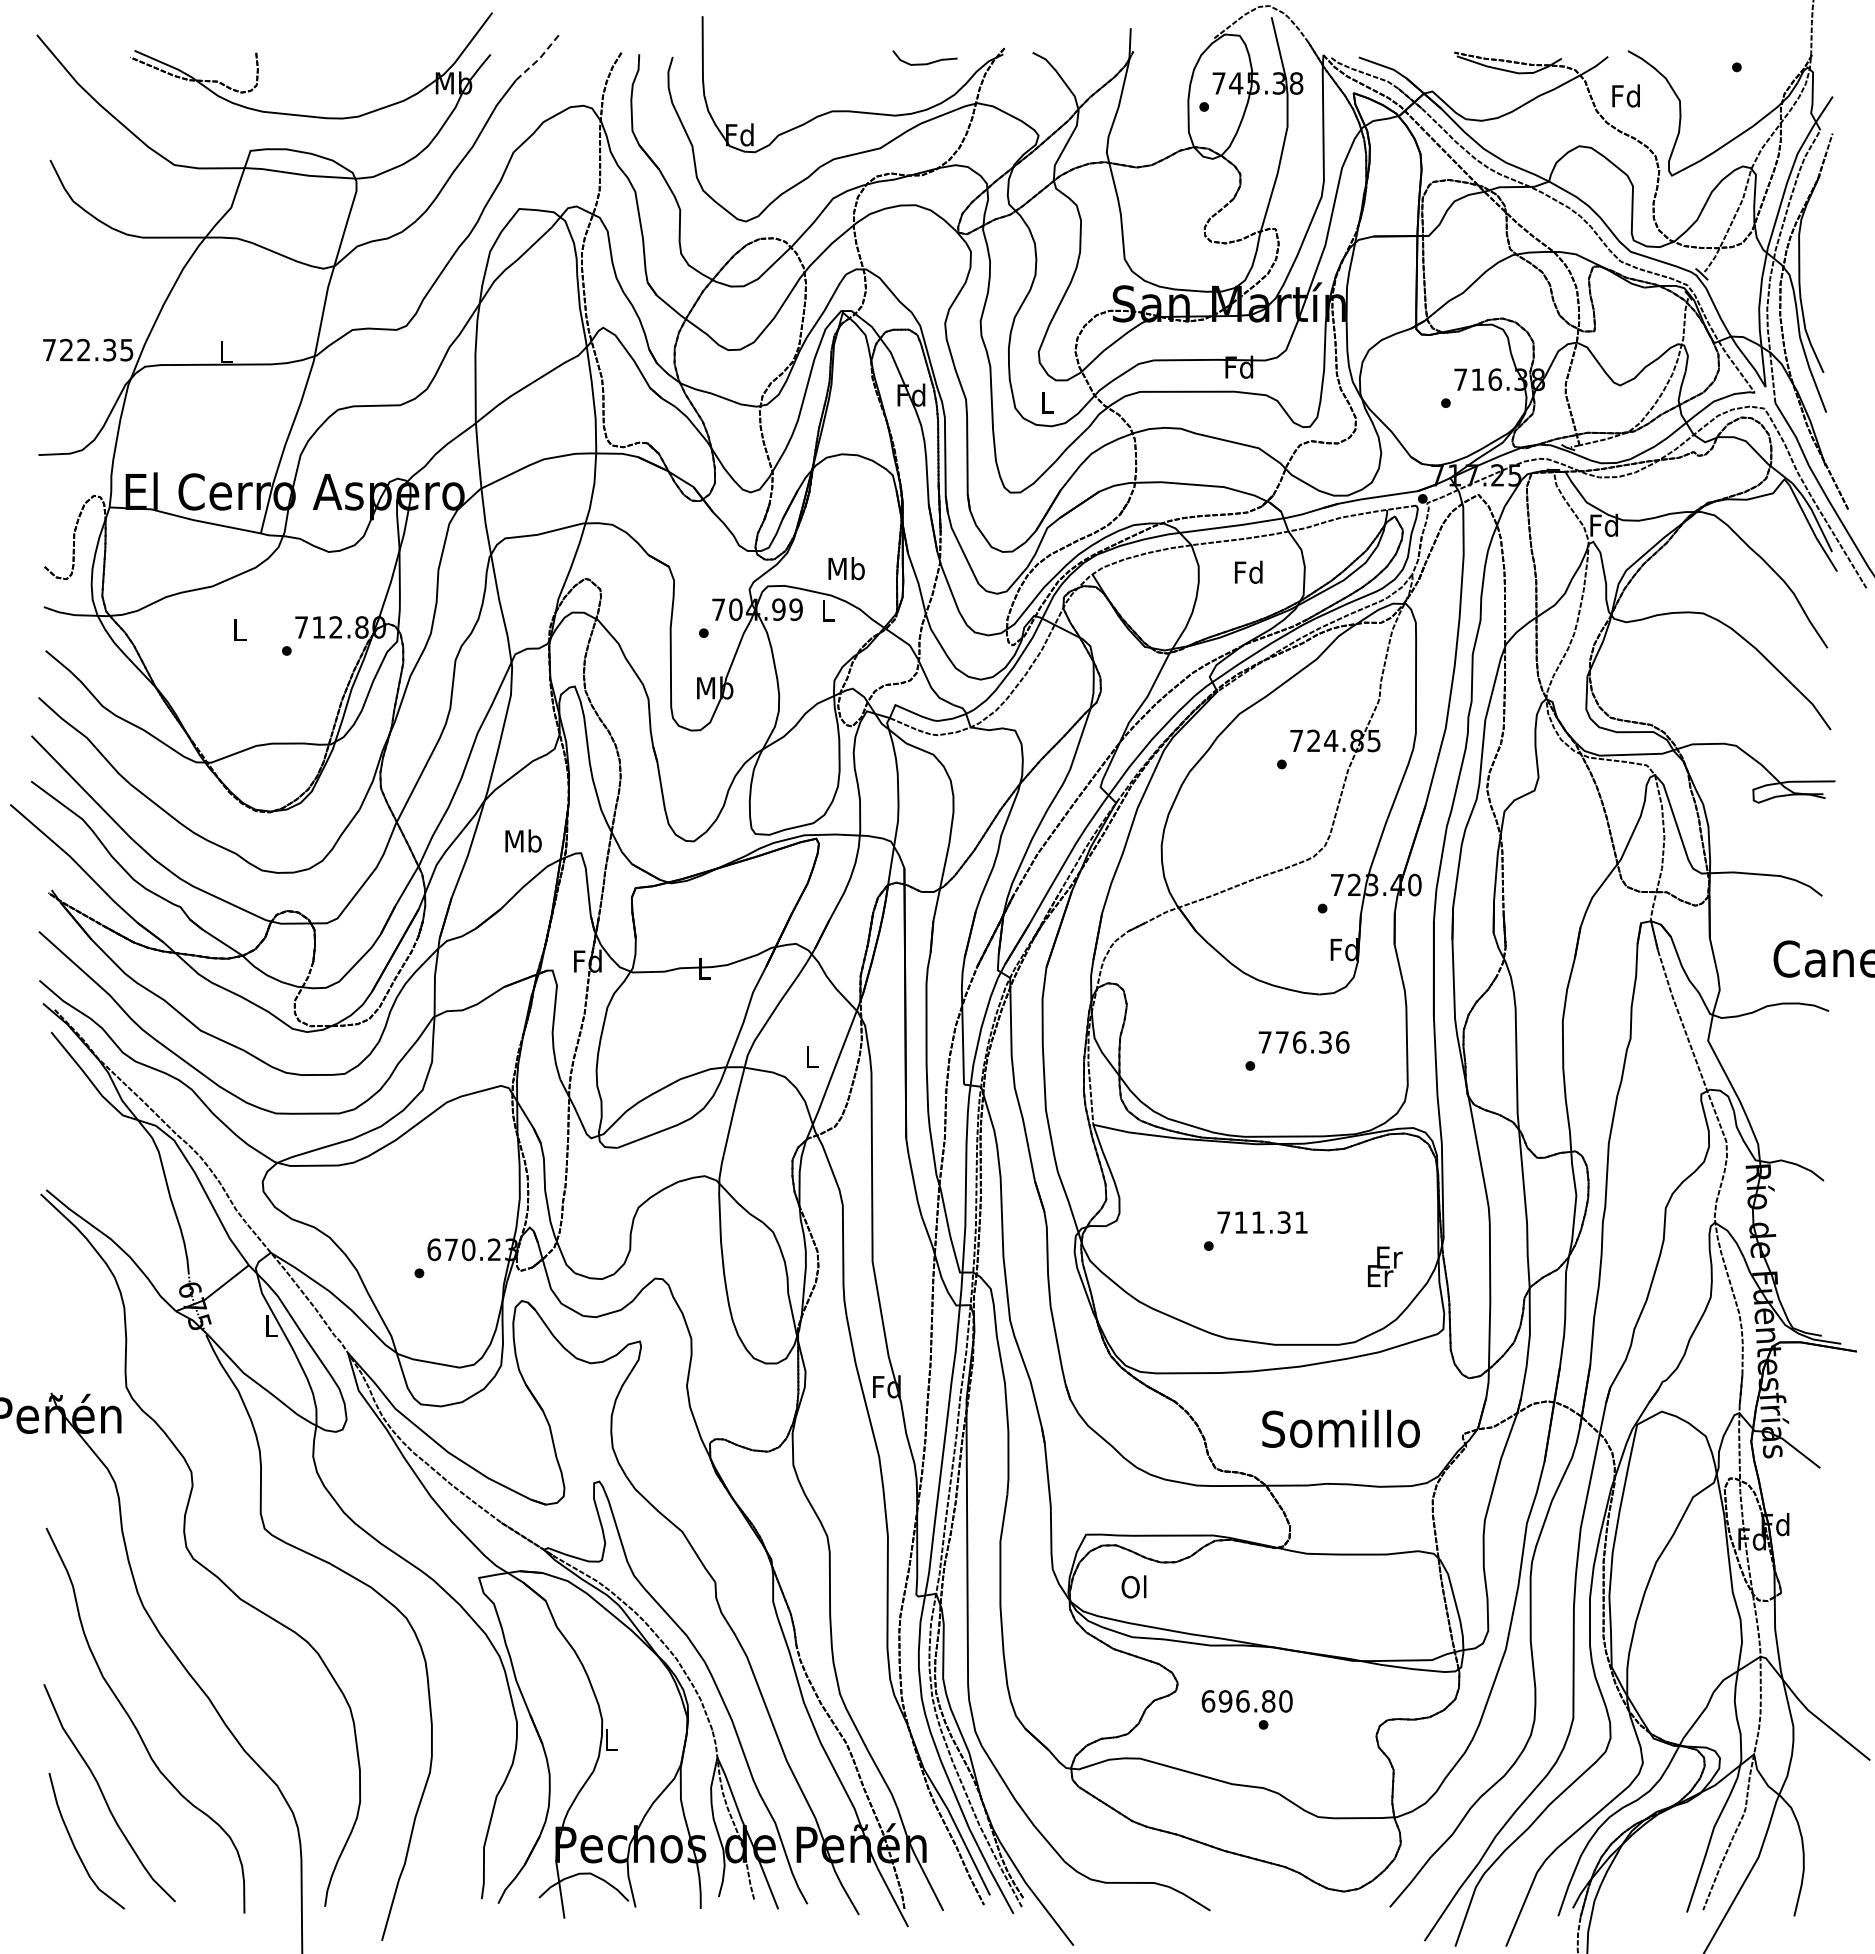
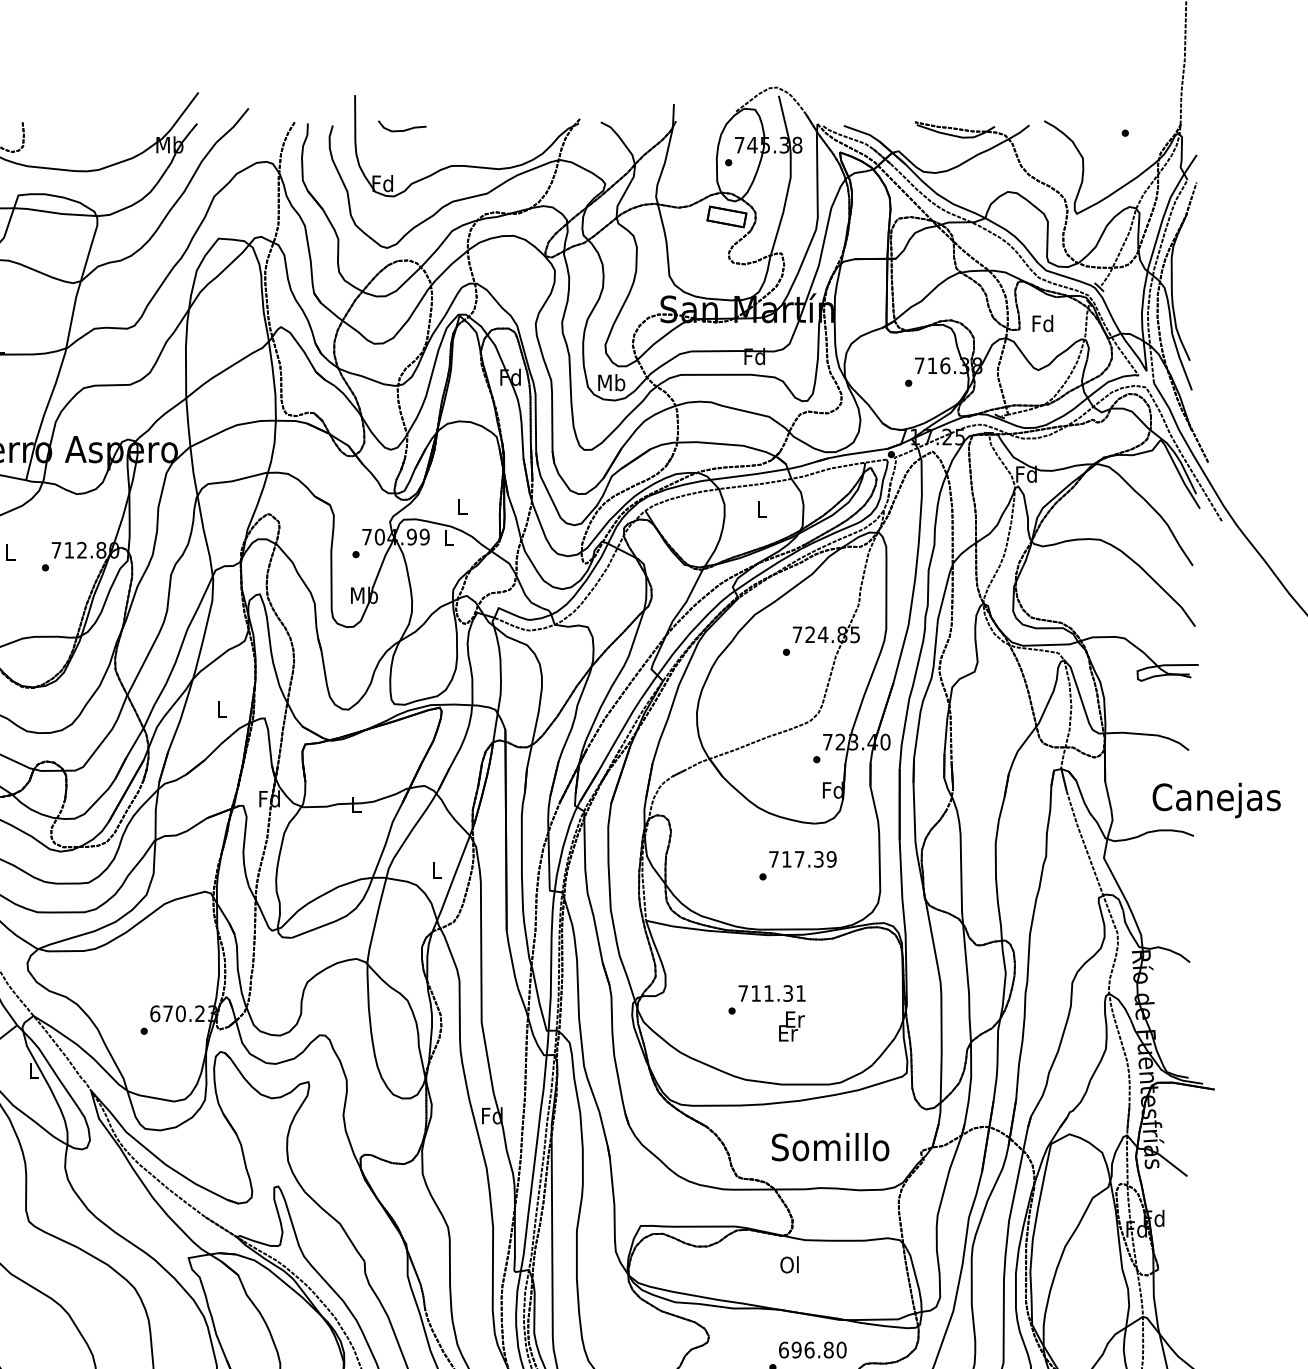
line: (539, 58) -> (233, 126), dashed -> solid
curve: (924, 63) -> (401, 130), moved
text: (1625, 95) -> (1042, 323), moved
part: (1201, 179) -> (726, 216), added
text: (1047, 401) -> (611, 382), L -> Mb
text: (846, 568) -> (462, 506), Mb -> L
text: (1248, 571) -> (761, 508), Fd -> L
text: (523, 840) -> (221, 708), Mb -> L
text: (1312, 1042) -> (809, 859), 776.36 -> 717.39
text: (1385, 1266) -> (792, 1026), moved
text: (1133, 1586) -> (789, 1264), moved
text: (1246, 1701) -> (812, 1350), moved

